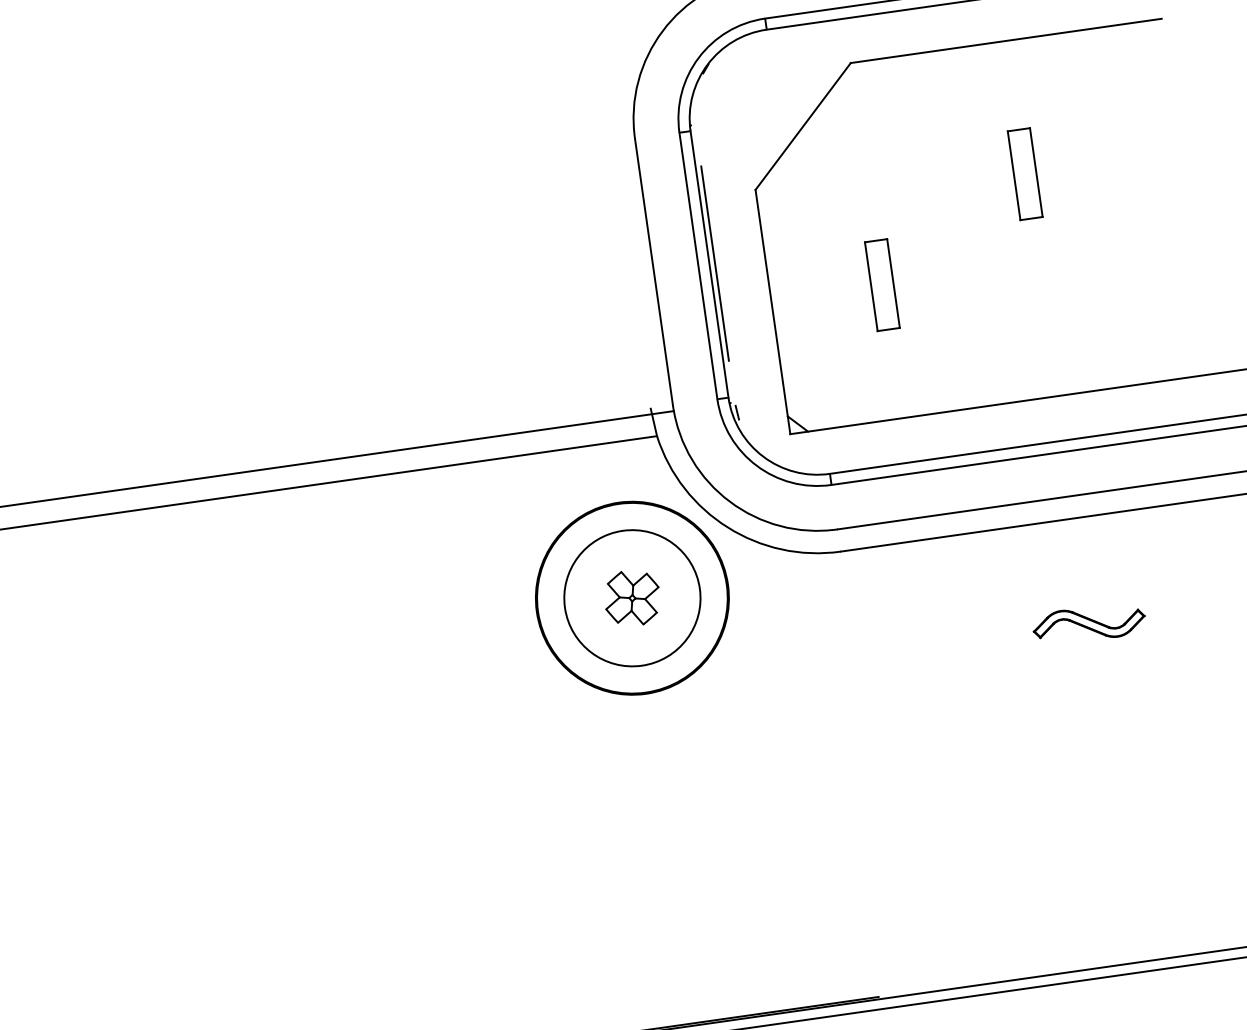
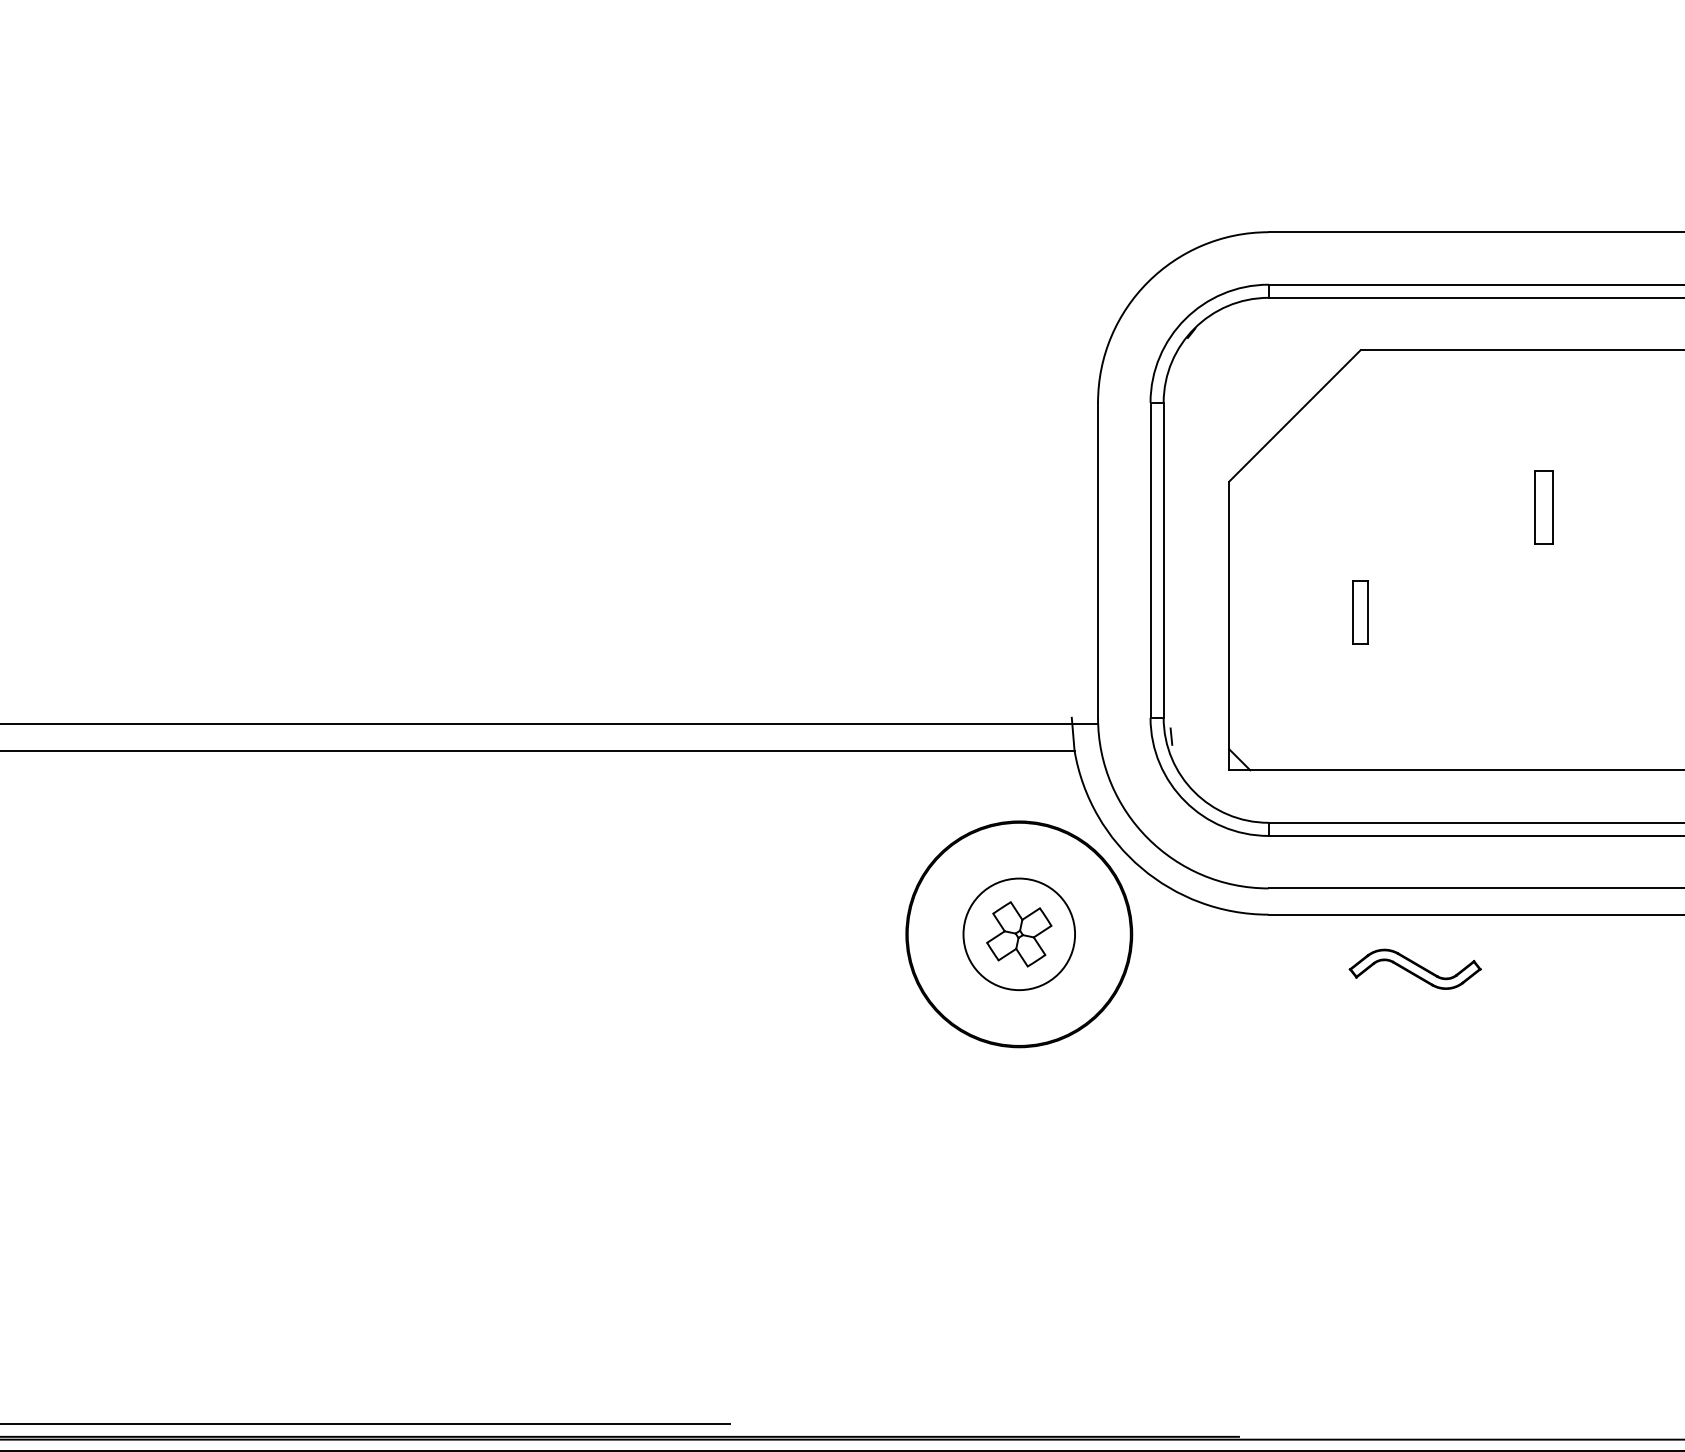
part: (1024, 173) -> (1543, 507), size x0.7
line: (715, 263) -> (1170, 560), removed
part: (882, 284) -> (1360, 612), size x0.6
circle: (632, 598) -> (1019, 934), size x0.7
part: (1088, 623) -> (1414, 968), moved

